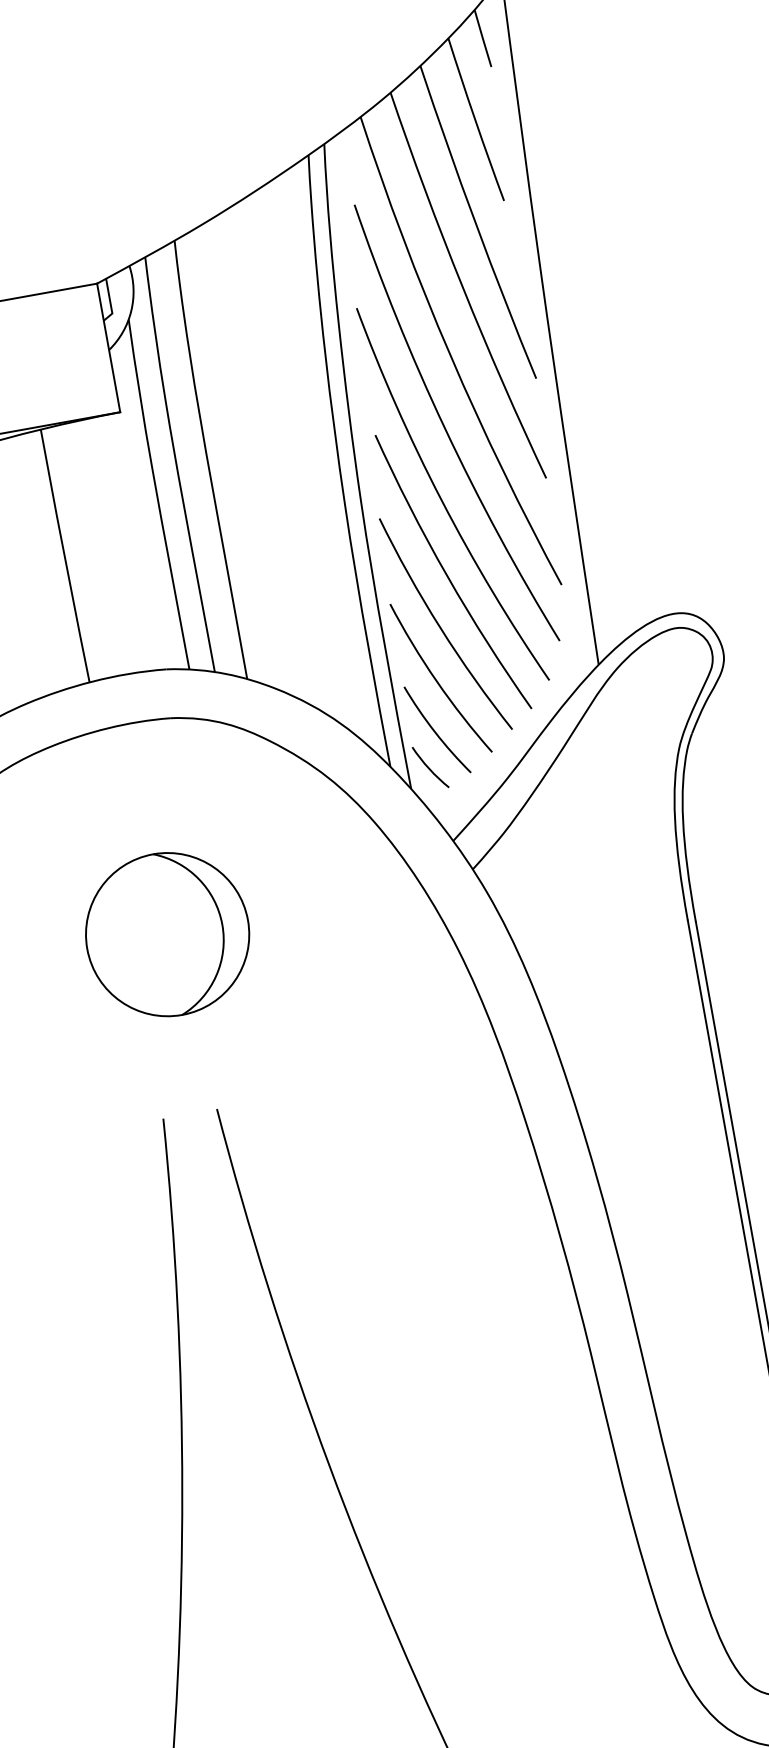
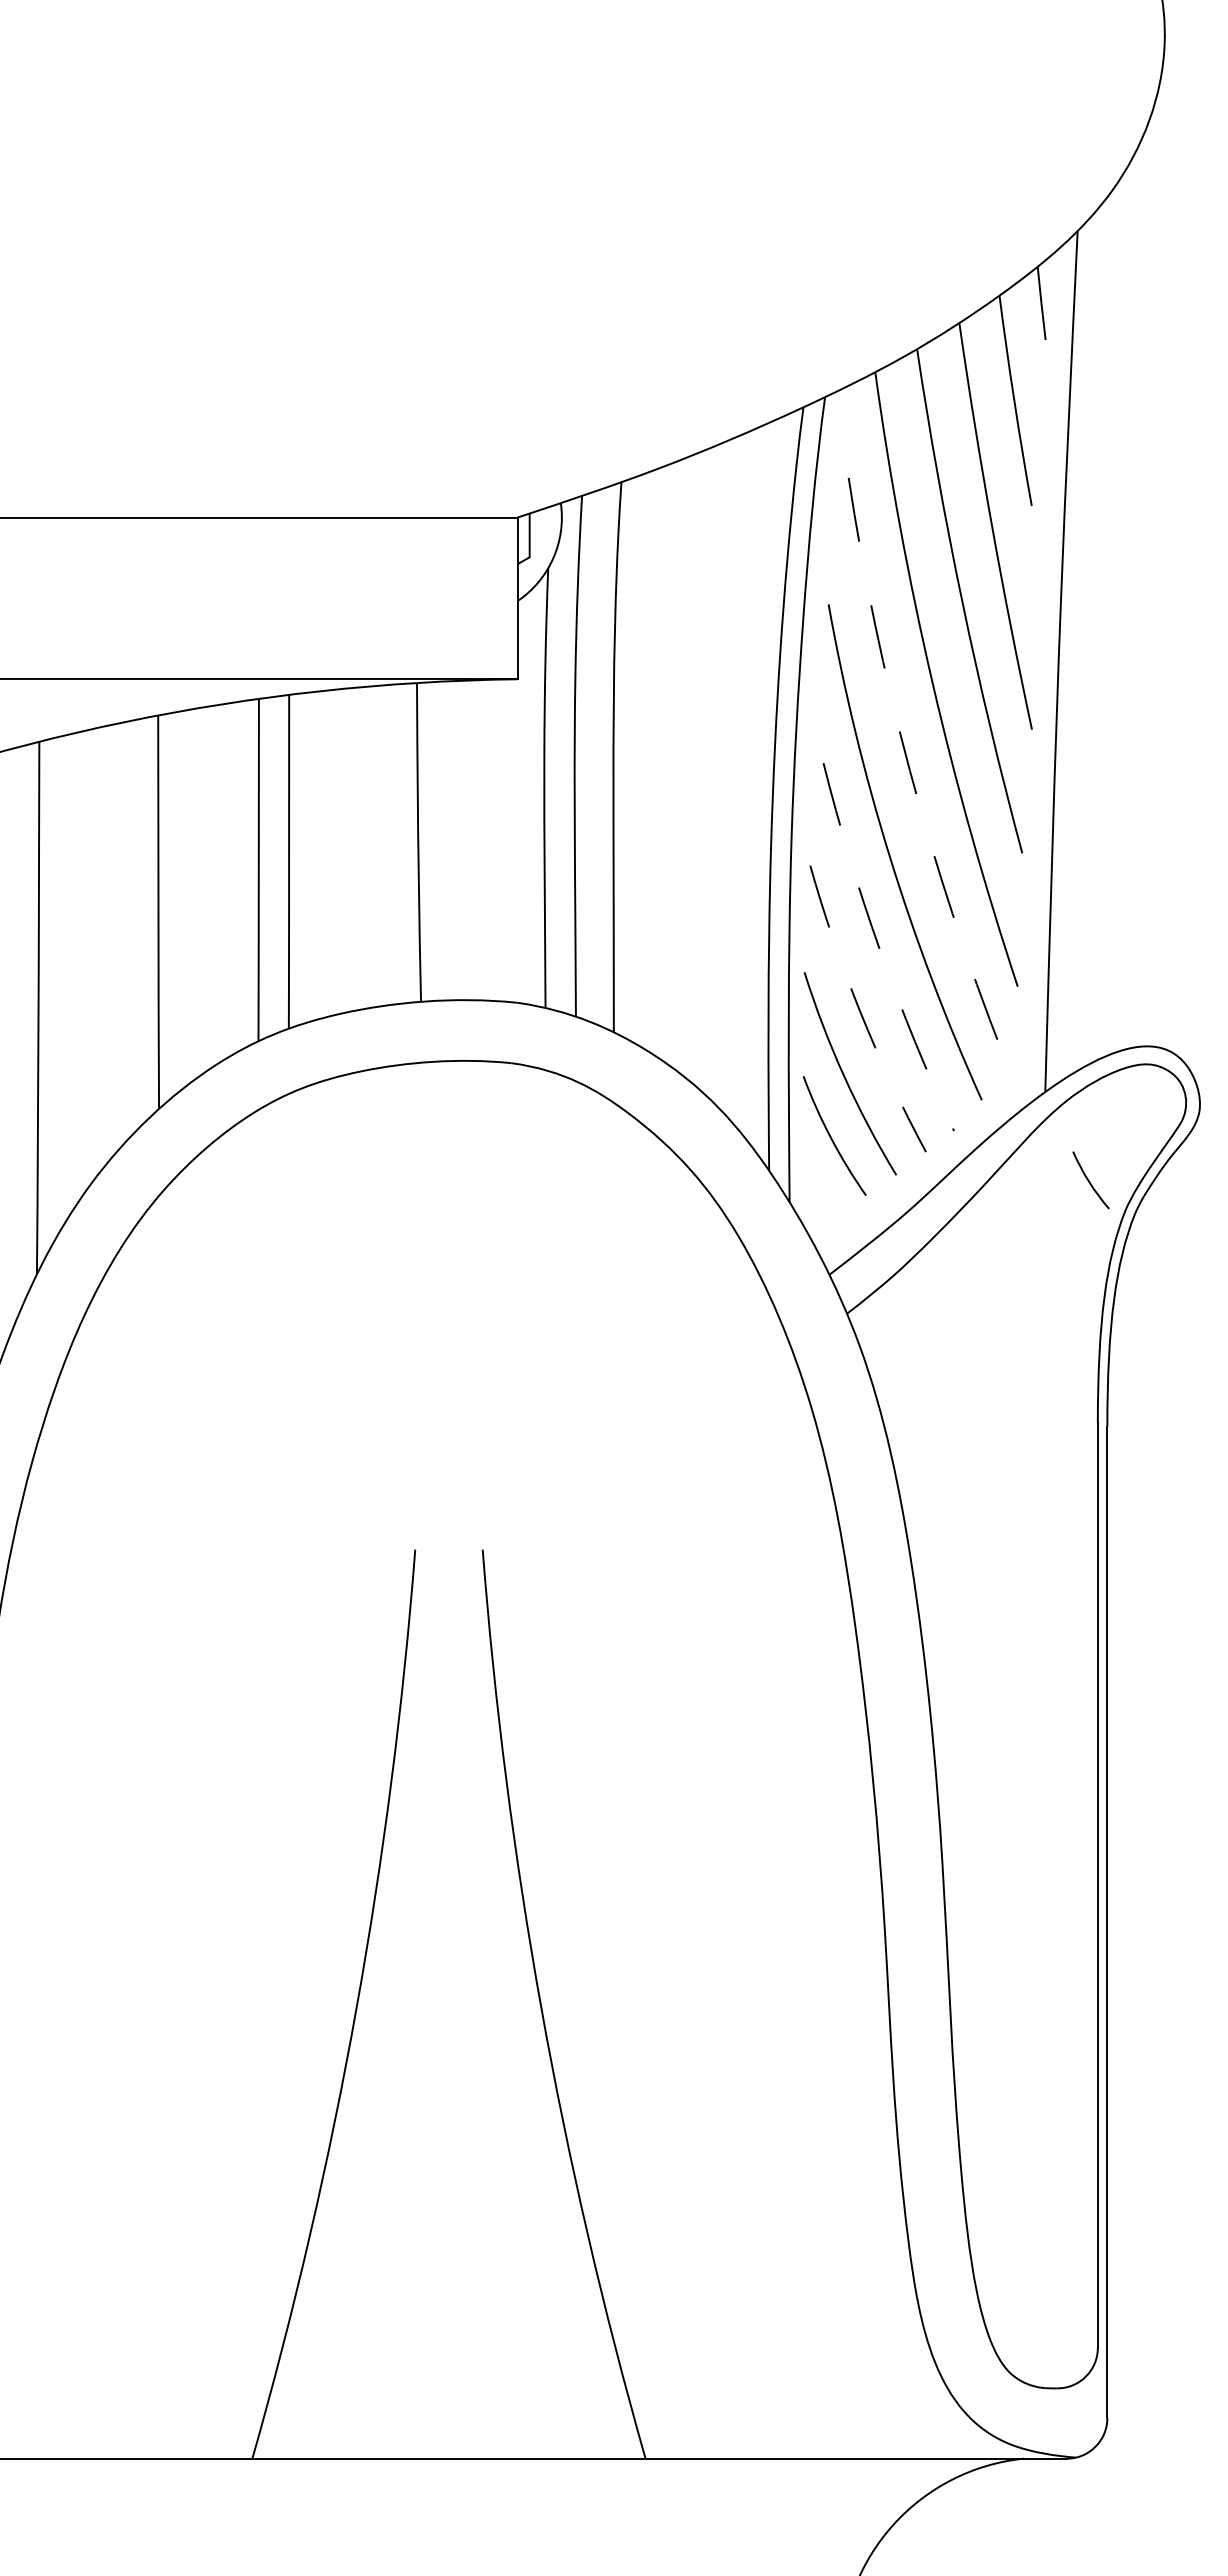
arc: (444, 428) -> (909, 770), solid -> dashed
arc: (447, 575) -> (880, 950), solid -> dashed
arc: (440, 628) -> (860, 1012), solid -> dashed
arc: (429, 767) -> (1089, 1180), moved
part: (167, 934) -> (460, 1326), removed

